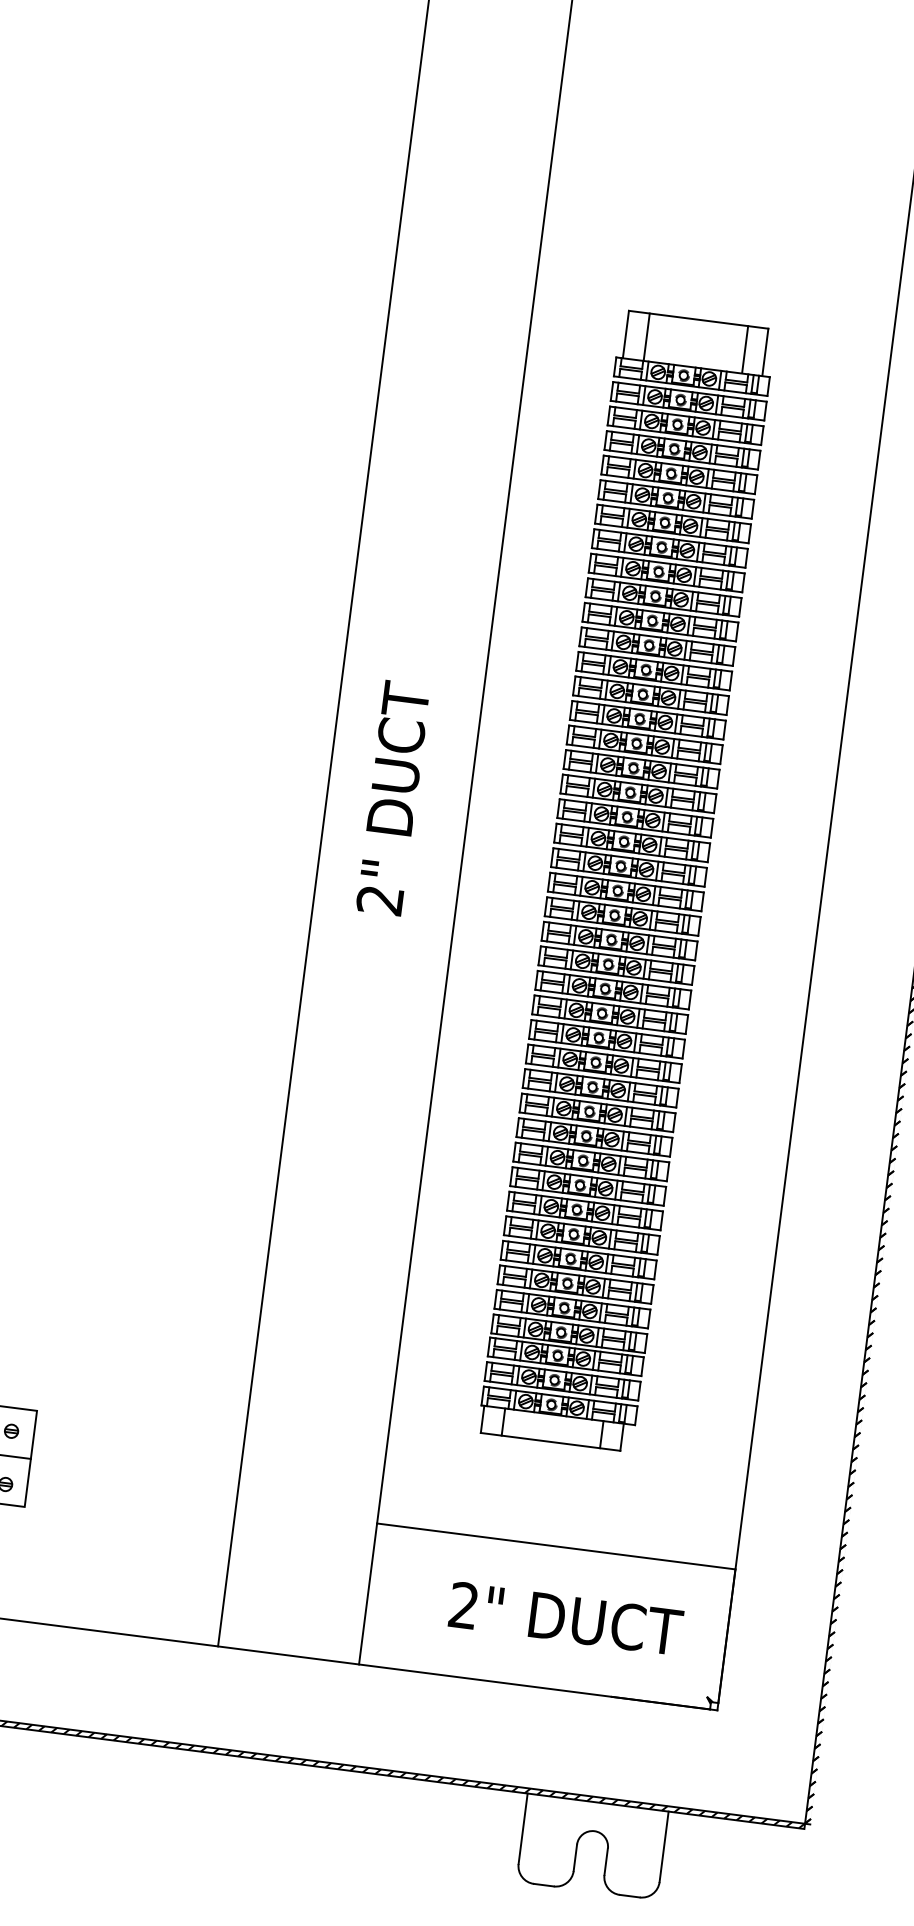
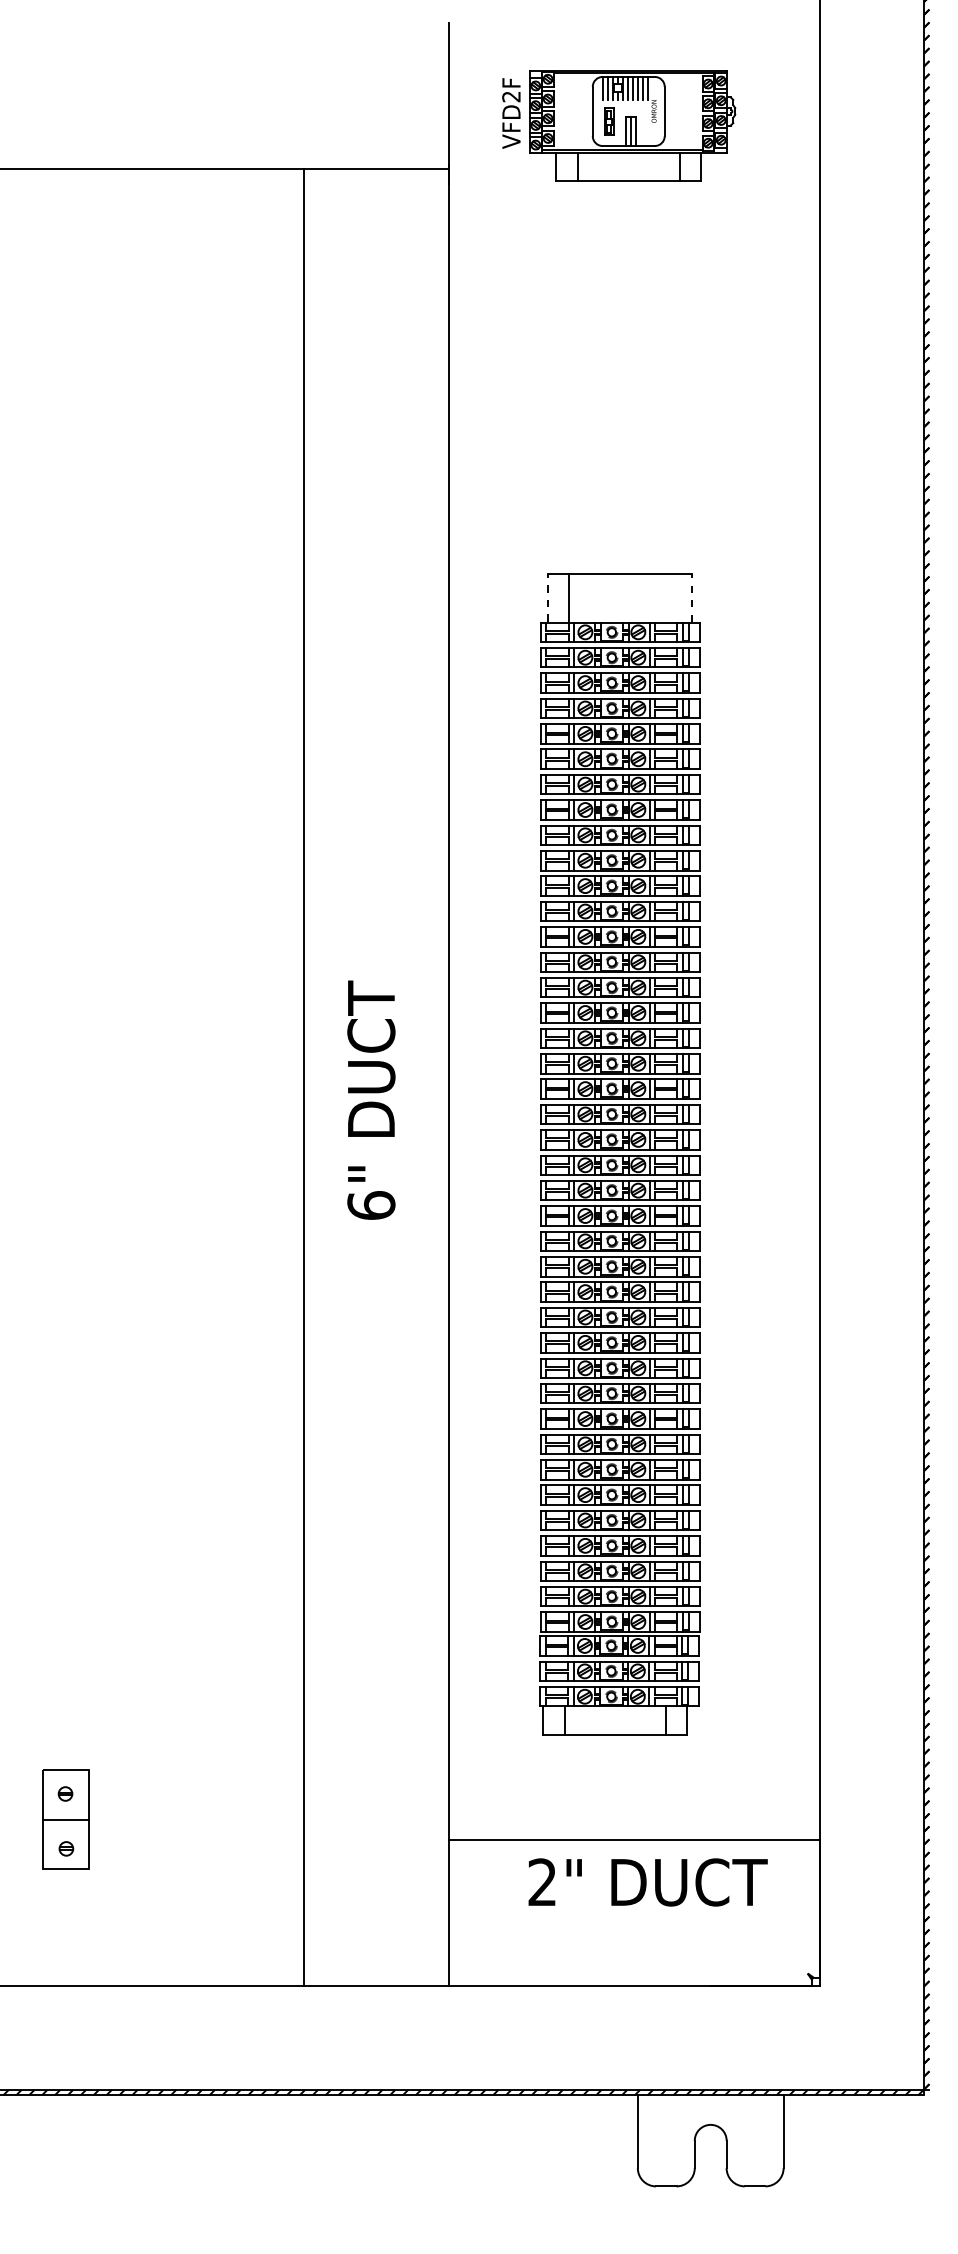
line: (625, 334) -> (547, 597), solid -> dashed
line: (744, 349) -> (670, 597), removed
line: (765, 351) -> (691, 597), solid -> dashed
text: (380, 900) -> (371, 1205), 2" -> 6"
text: (565, 1618) -> (647, 1882), moved

